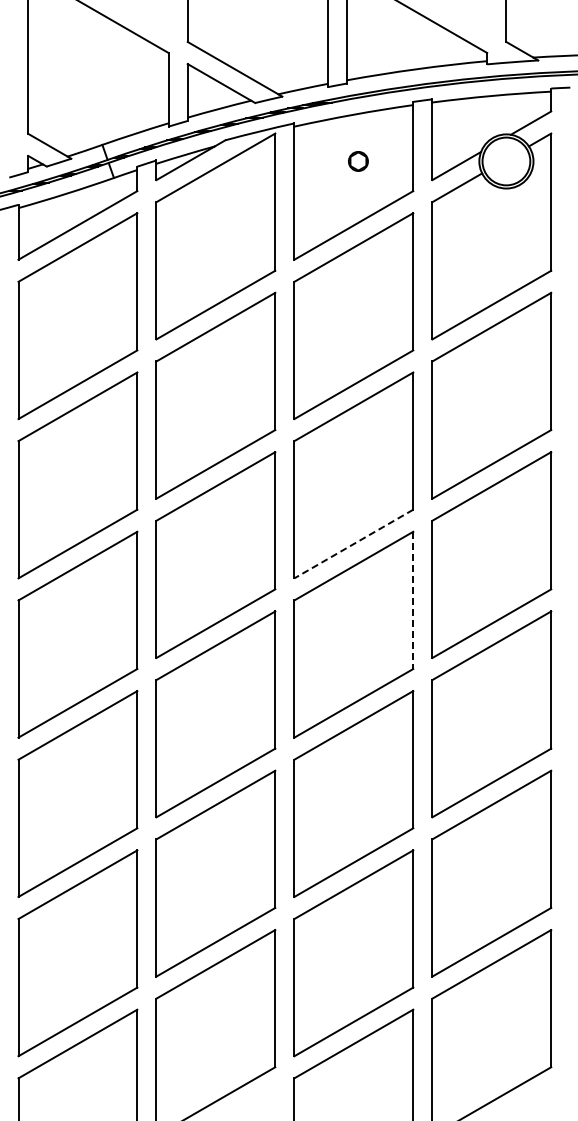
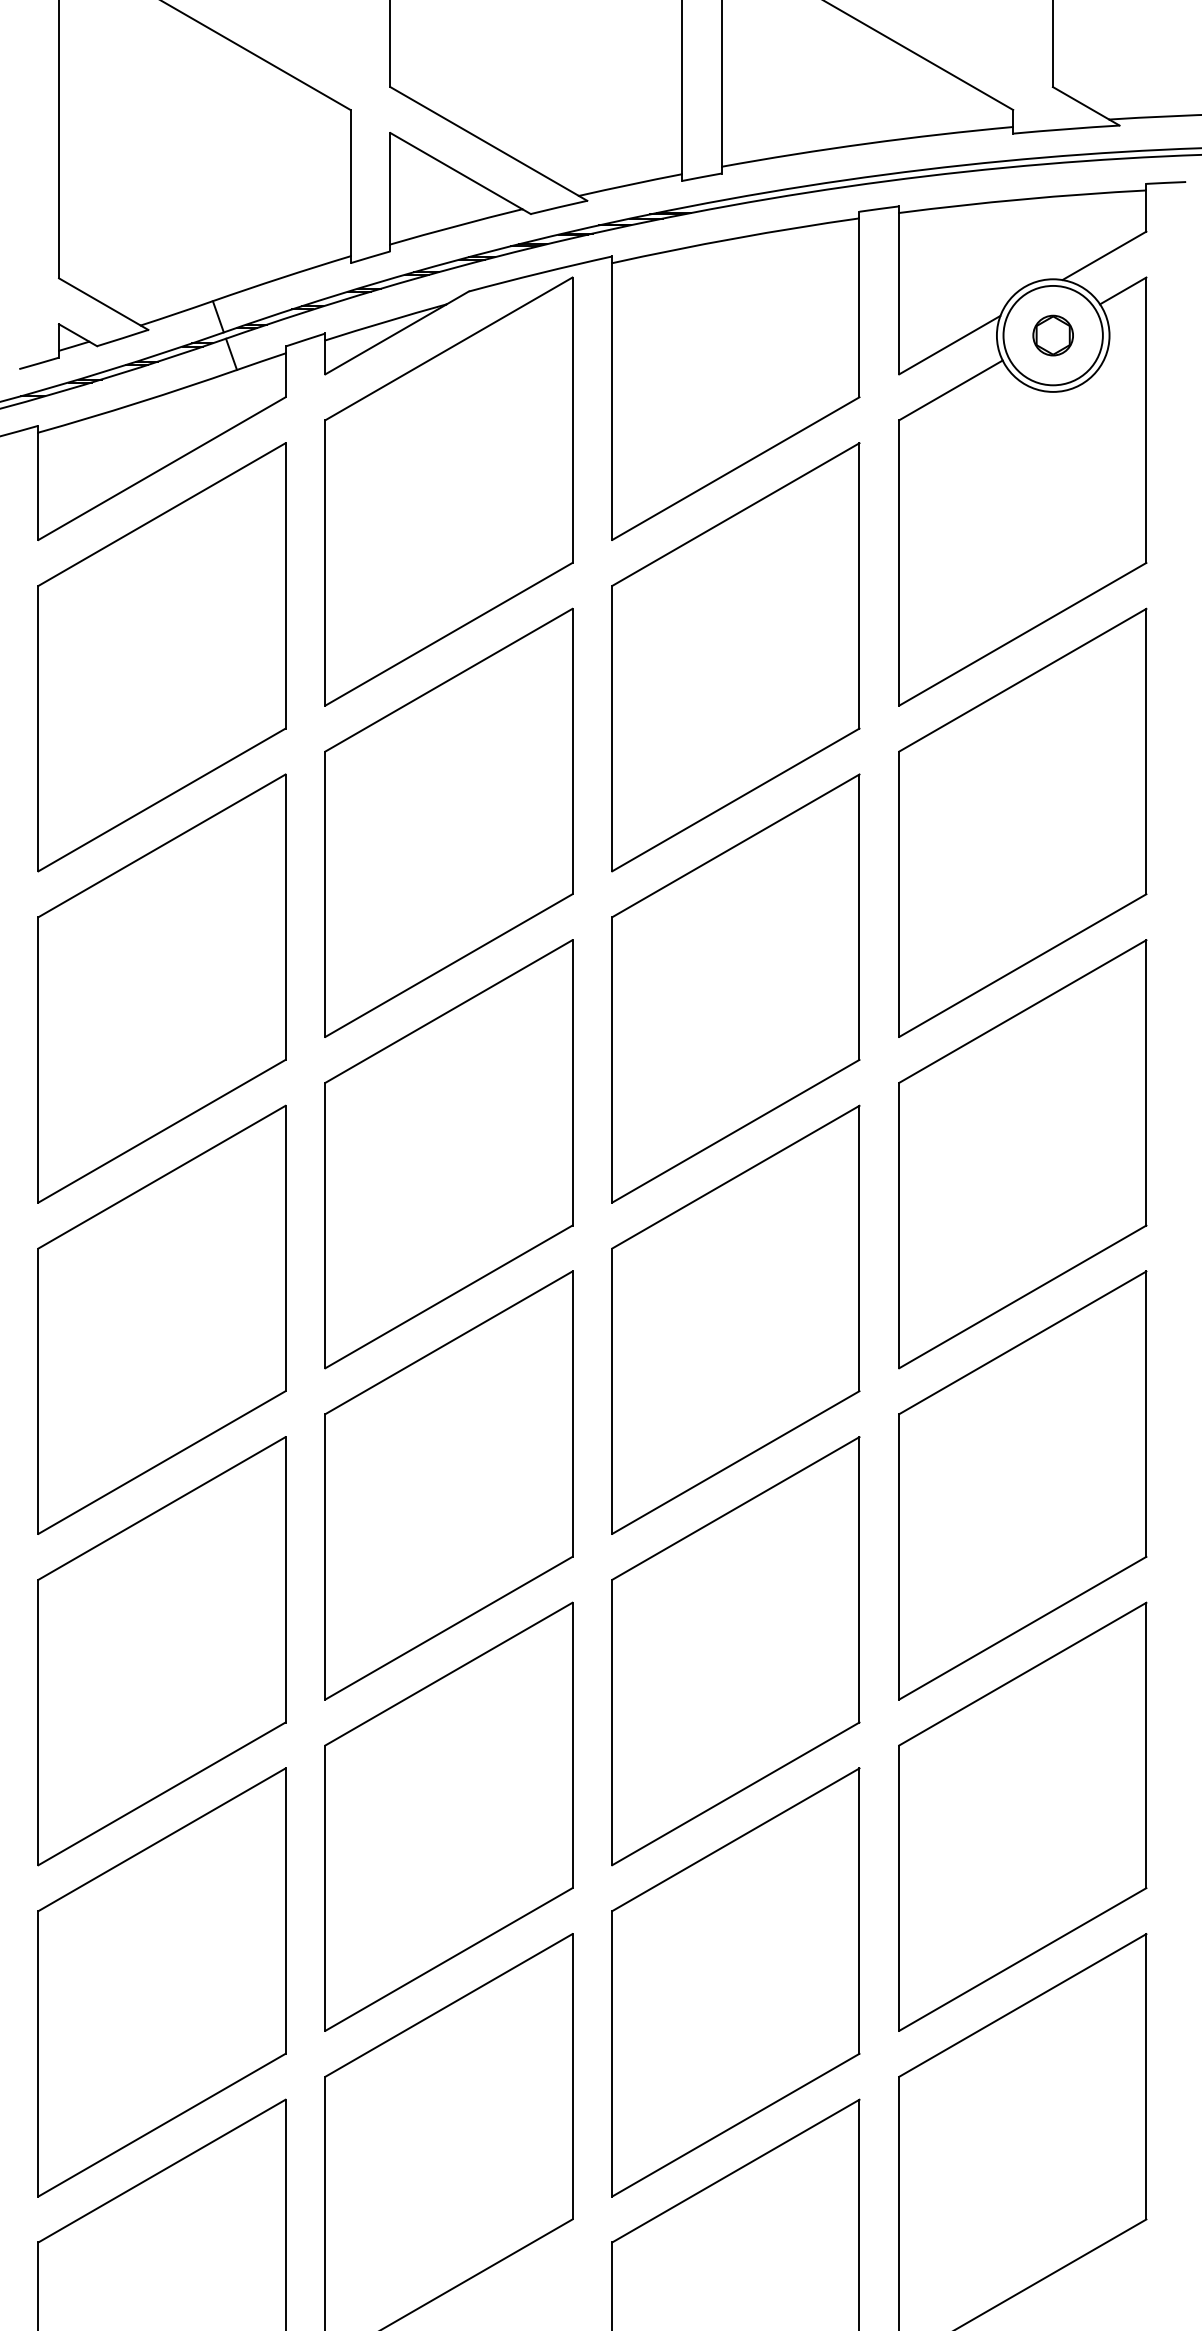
circle: (358, 161) -> (1053, 335), moved
line: (353, 544) -> (735, 1132), dashed -> solid
line: (413, 600) -> (859, 1248), dashed -> solid

